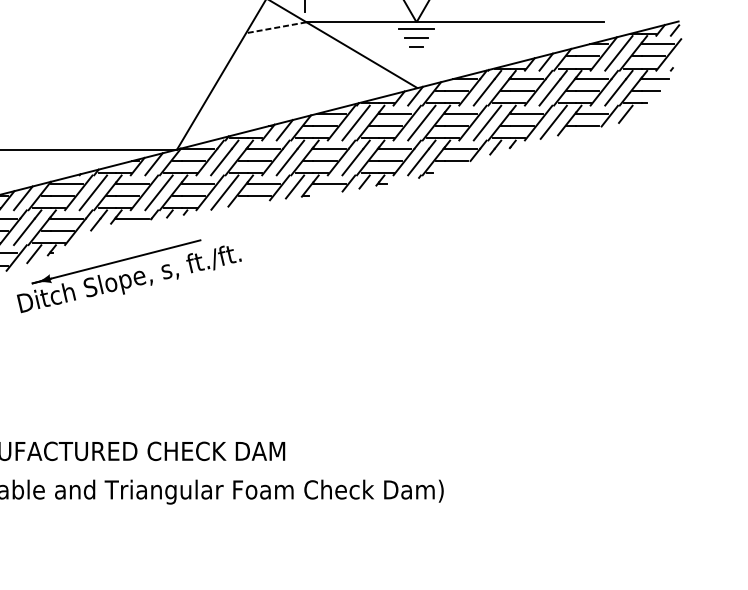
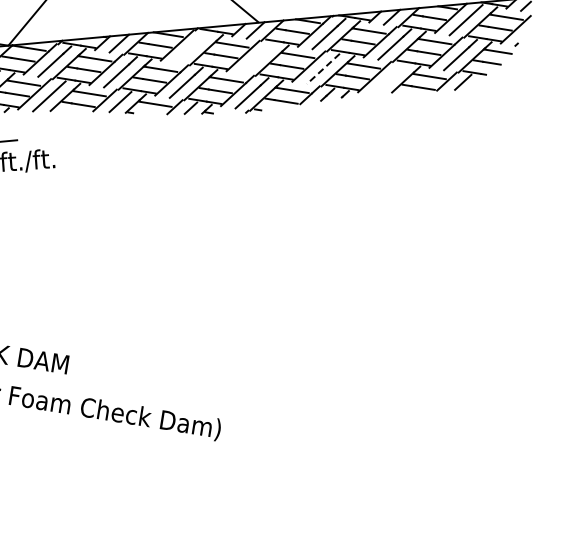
line: (553, 121) -> (389, 77), removed
line: (355, 122) -> (191, 47), removed
line: (421, 122) -> (257, 57), removed
line: (487, 123) -> (323, 69), solid -> dashed

